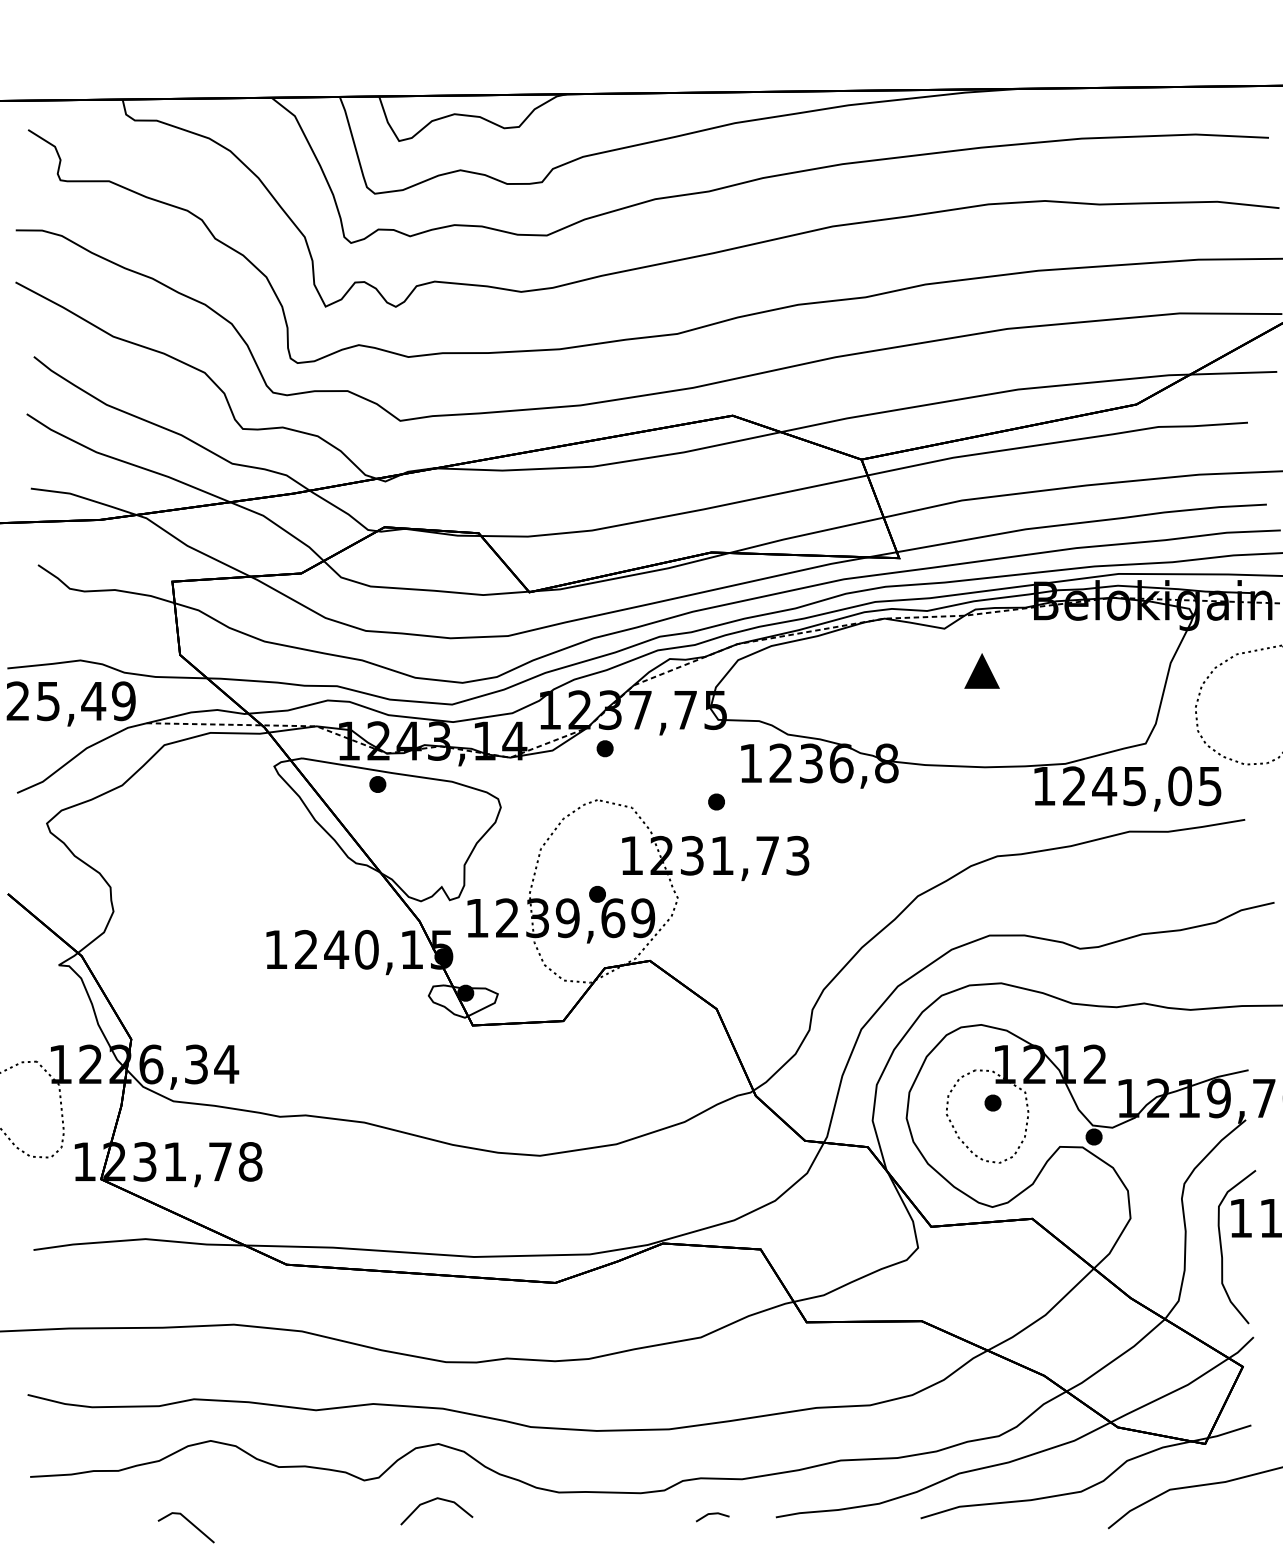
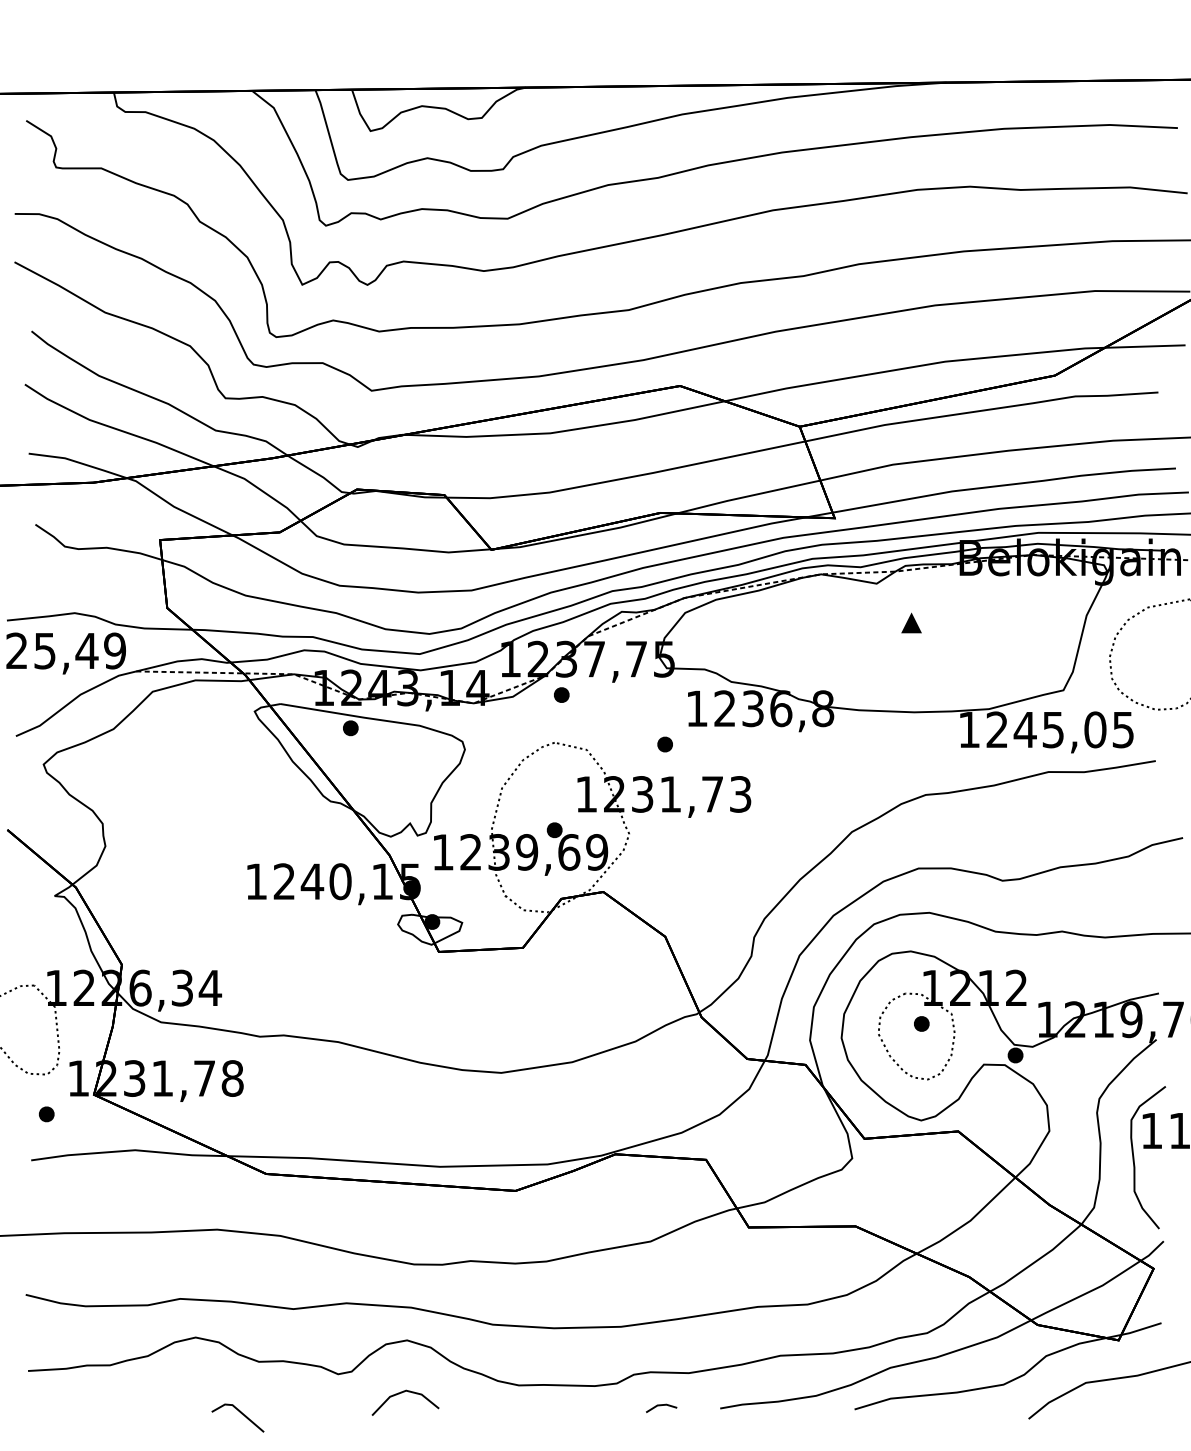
part: (981, 670) -> (911, 622), size x0.62
part: (50, 1200) -> (46, 1114), added
line: (188, 1522) -> (240, 1413), moved

